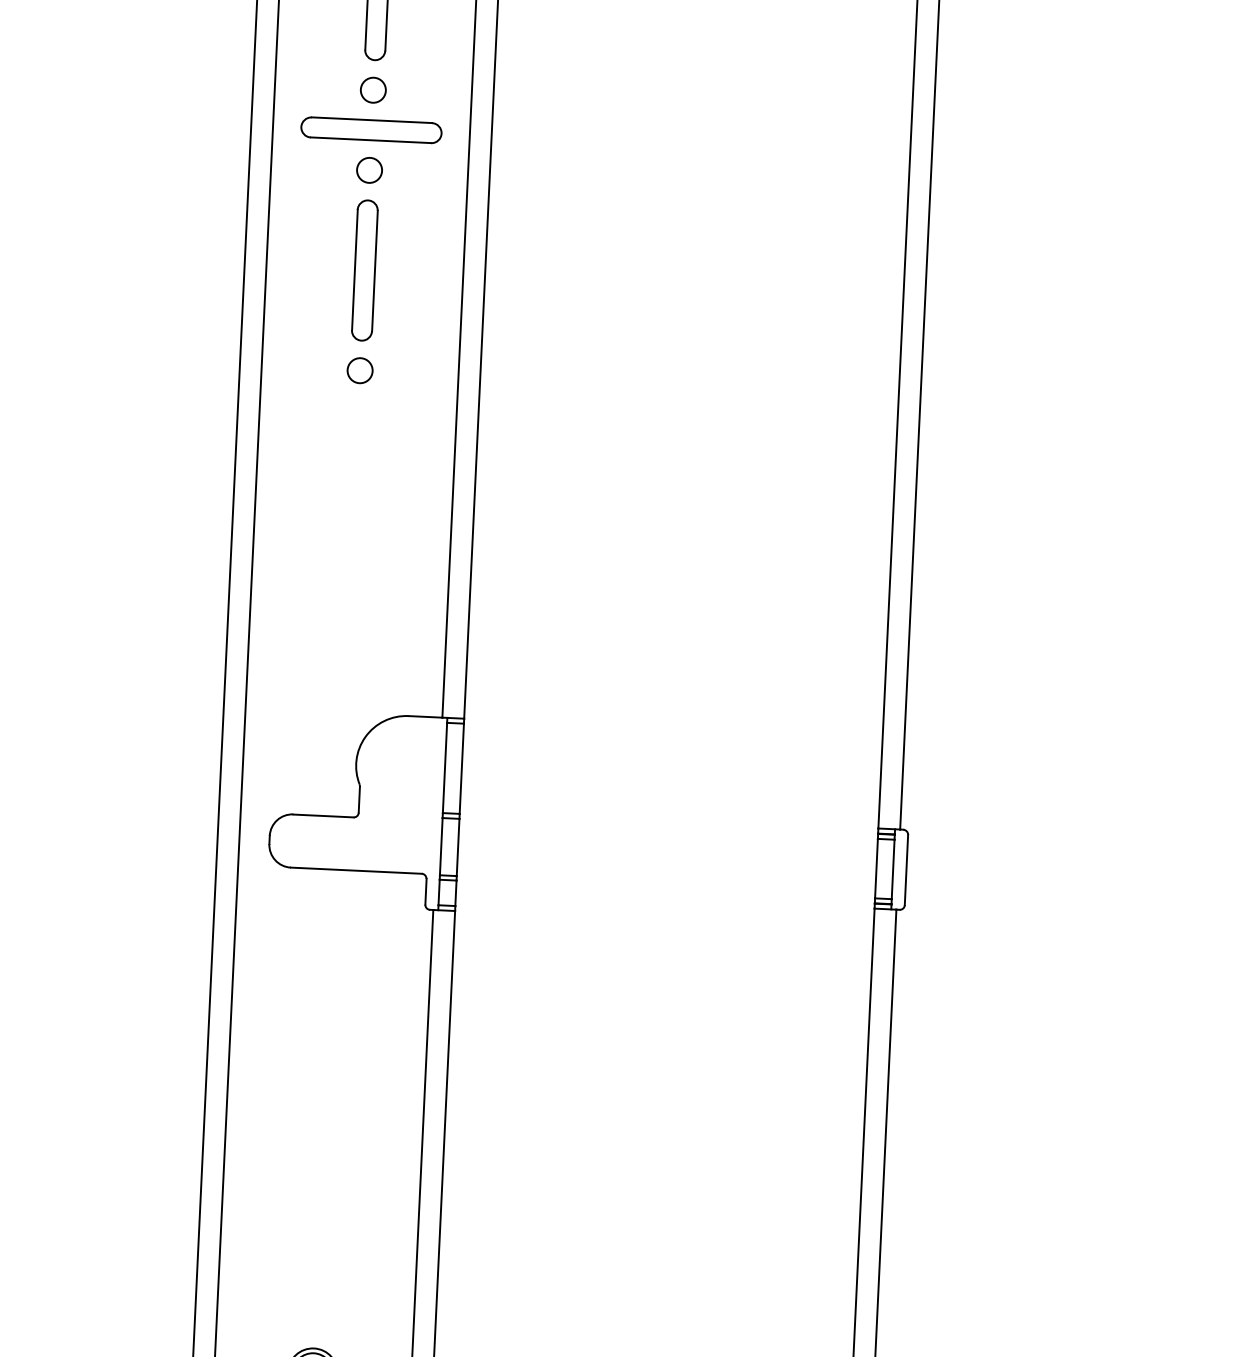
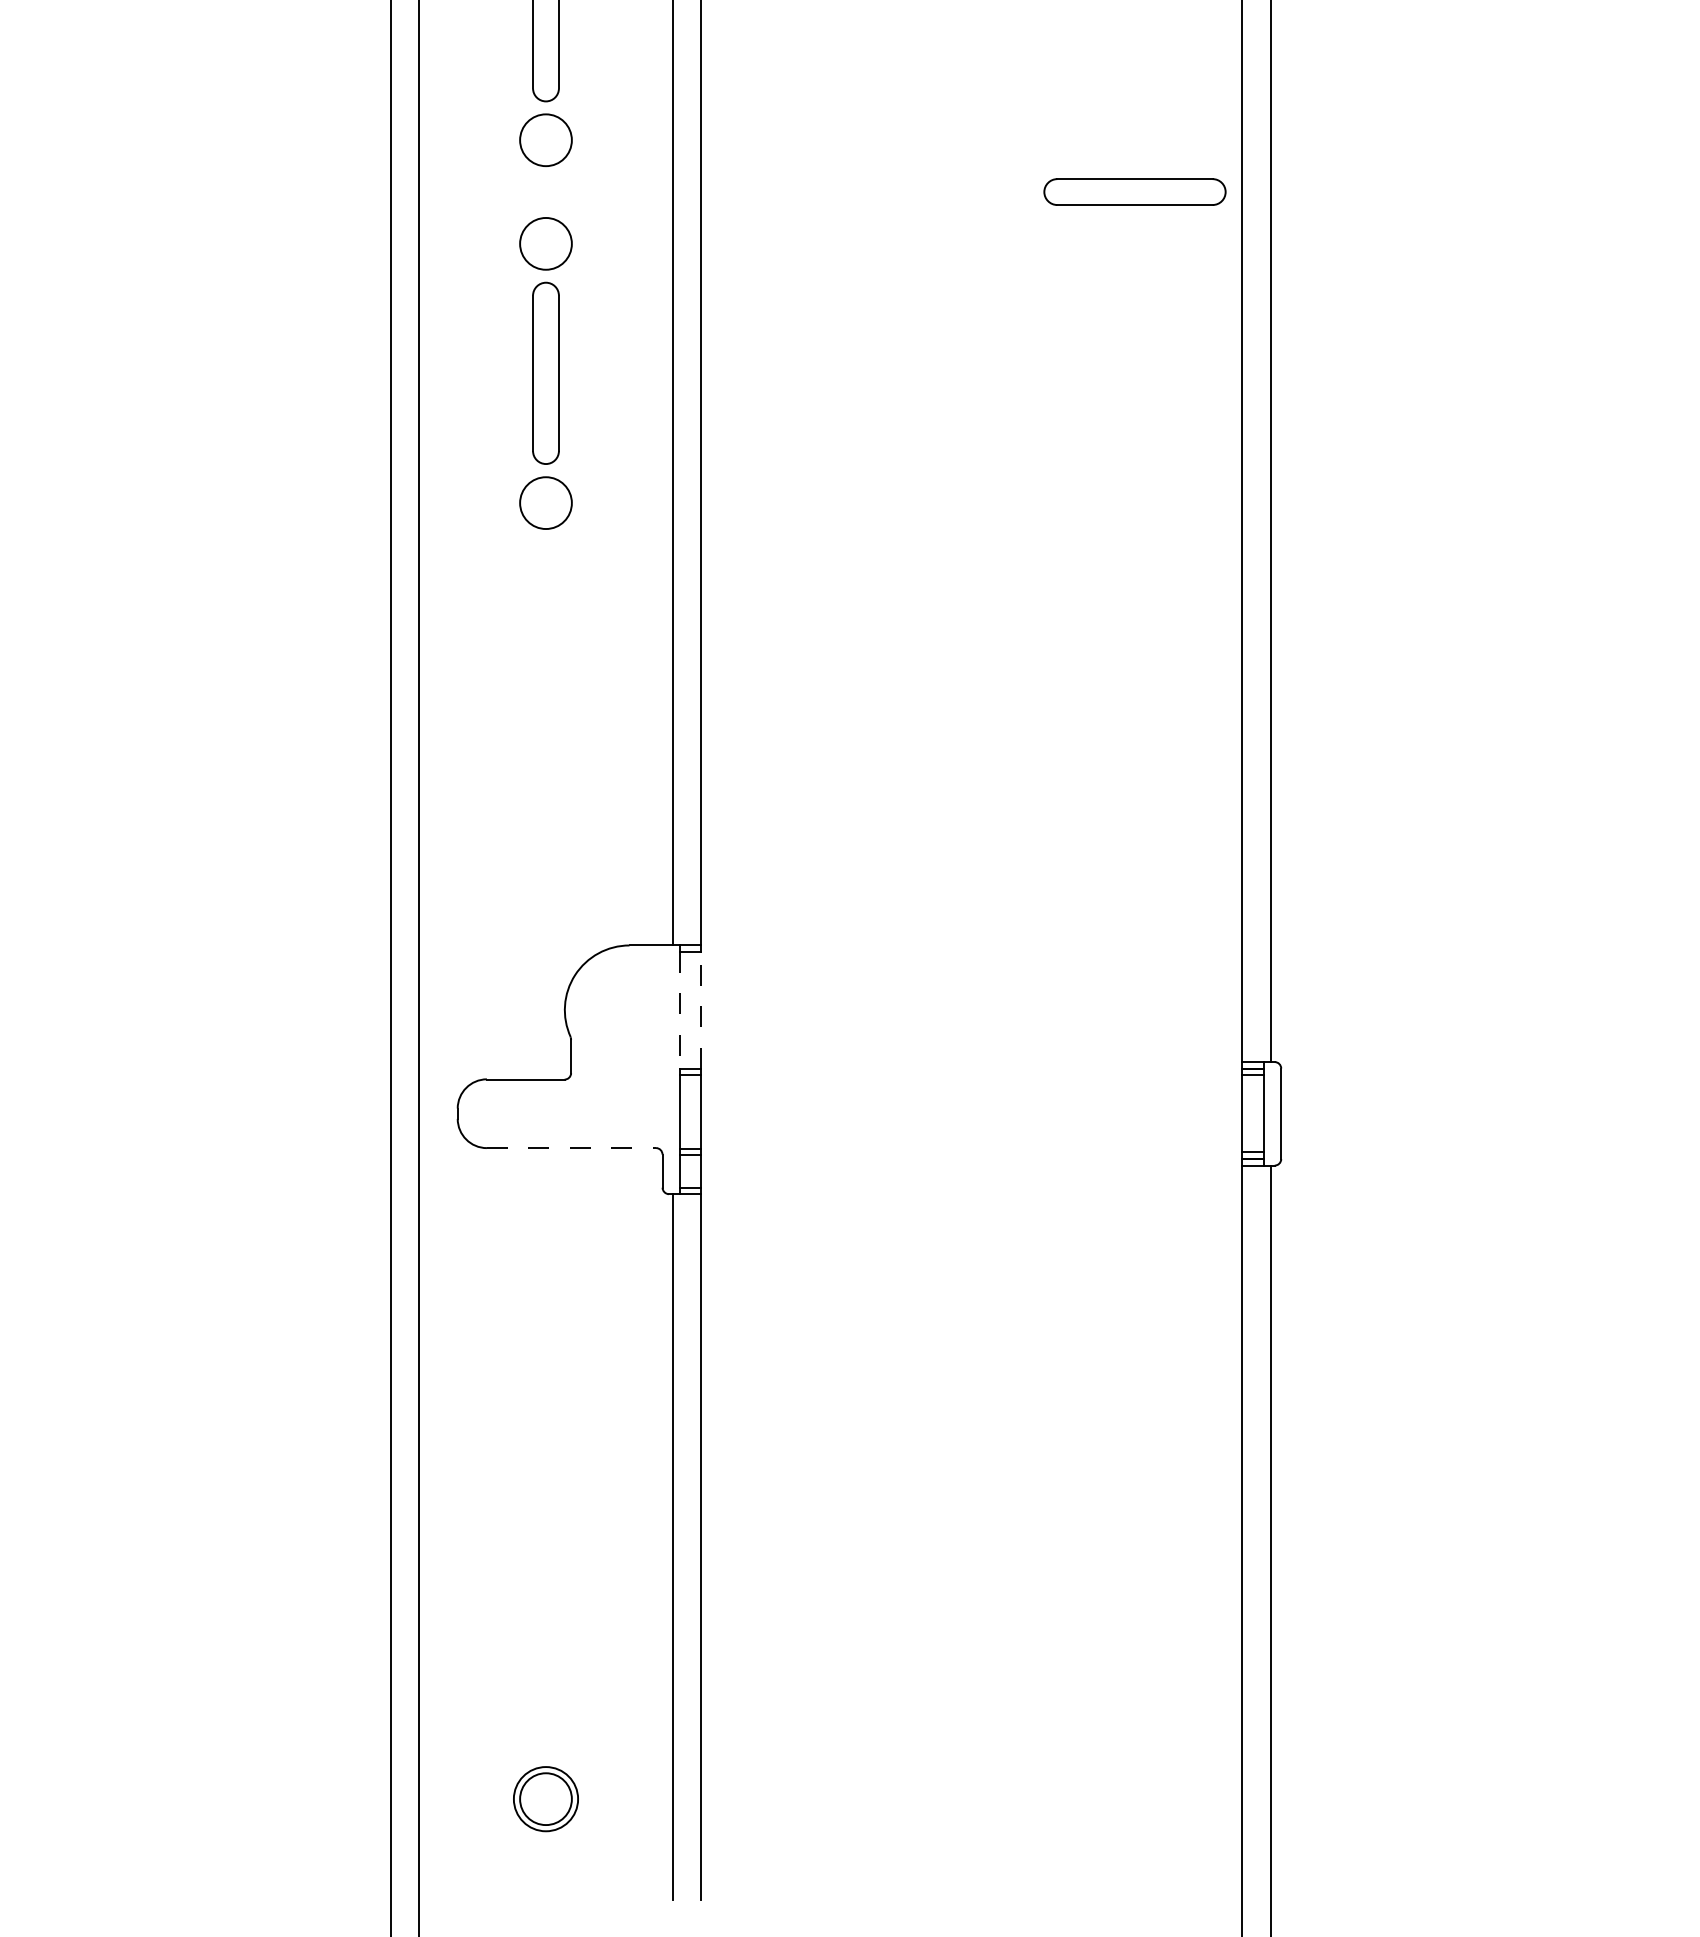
circle: (372, 90) -> (545, 140), size x1.6
part: (371, 129) -> (1134, 191), moved
circle: (369, 170) -> (545, 243), size x1.6
circle: (359, 370) -> (545, 502), size x1.6
line: (444, 768) -> (679, 1010), solid -> dashed
line: (461, 768) -> (701, 1009), solid -> dashed
line: (356, 870) -> (571, 1148), solid -> dashed

